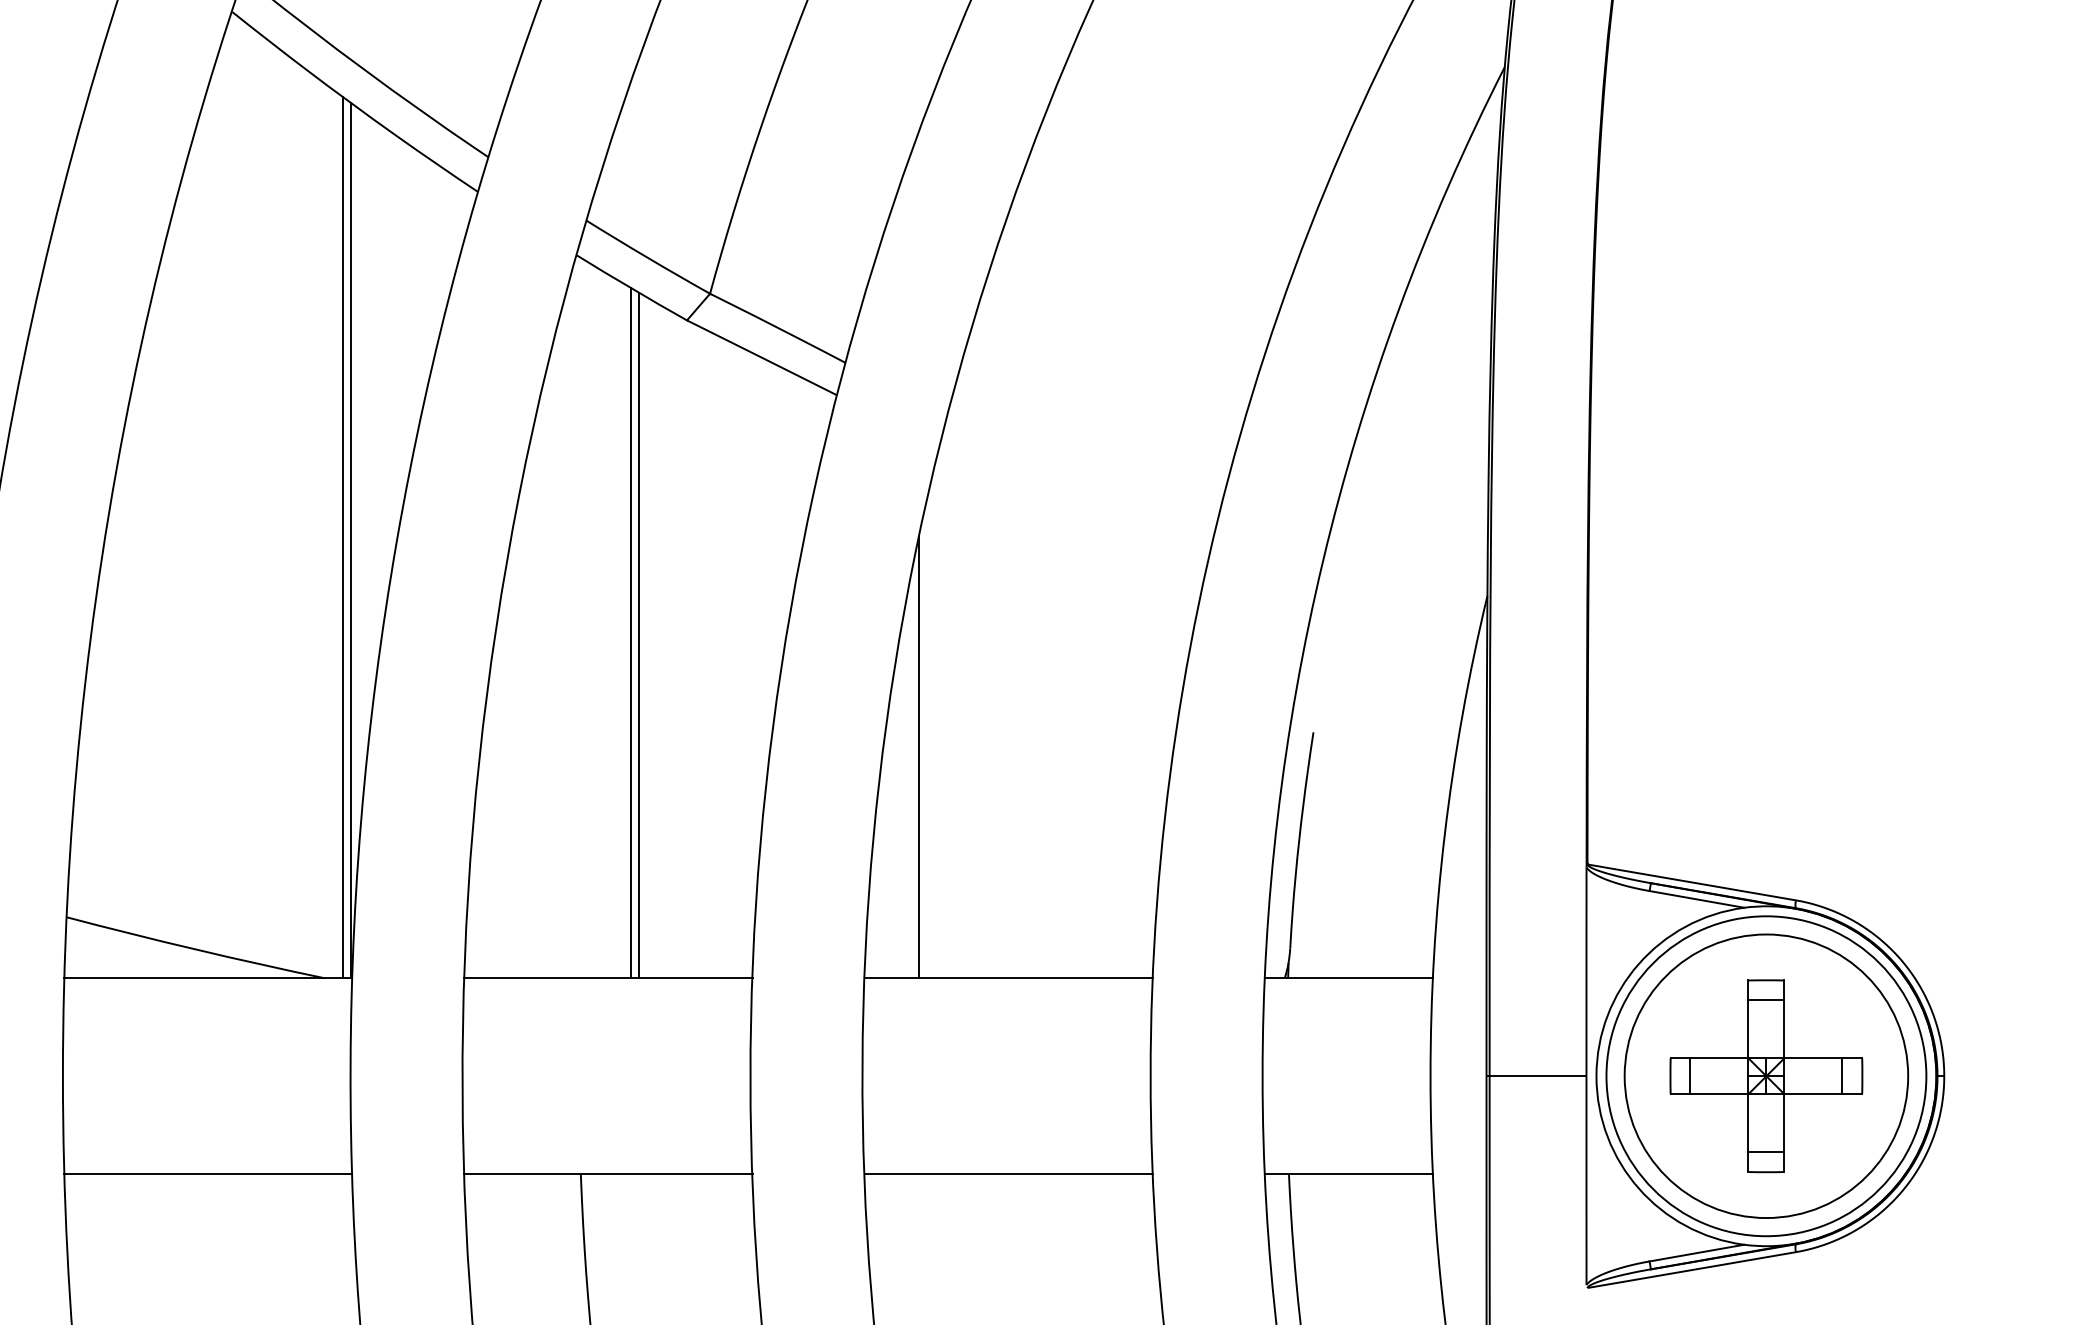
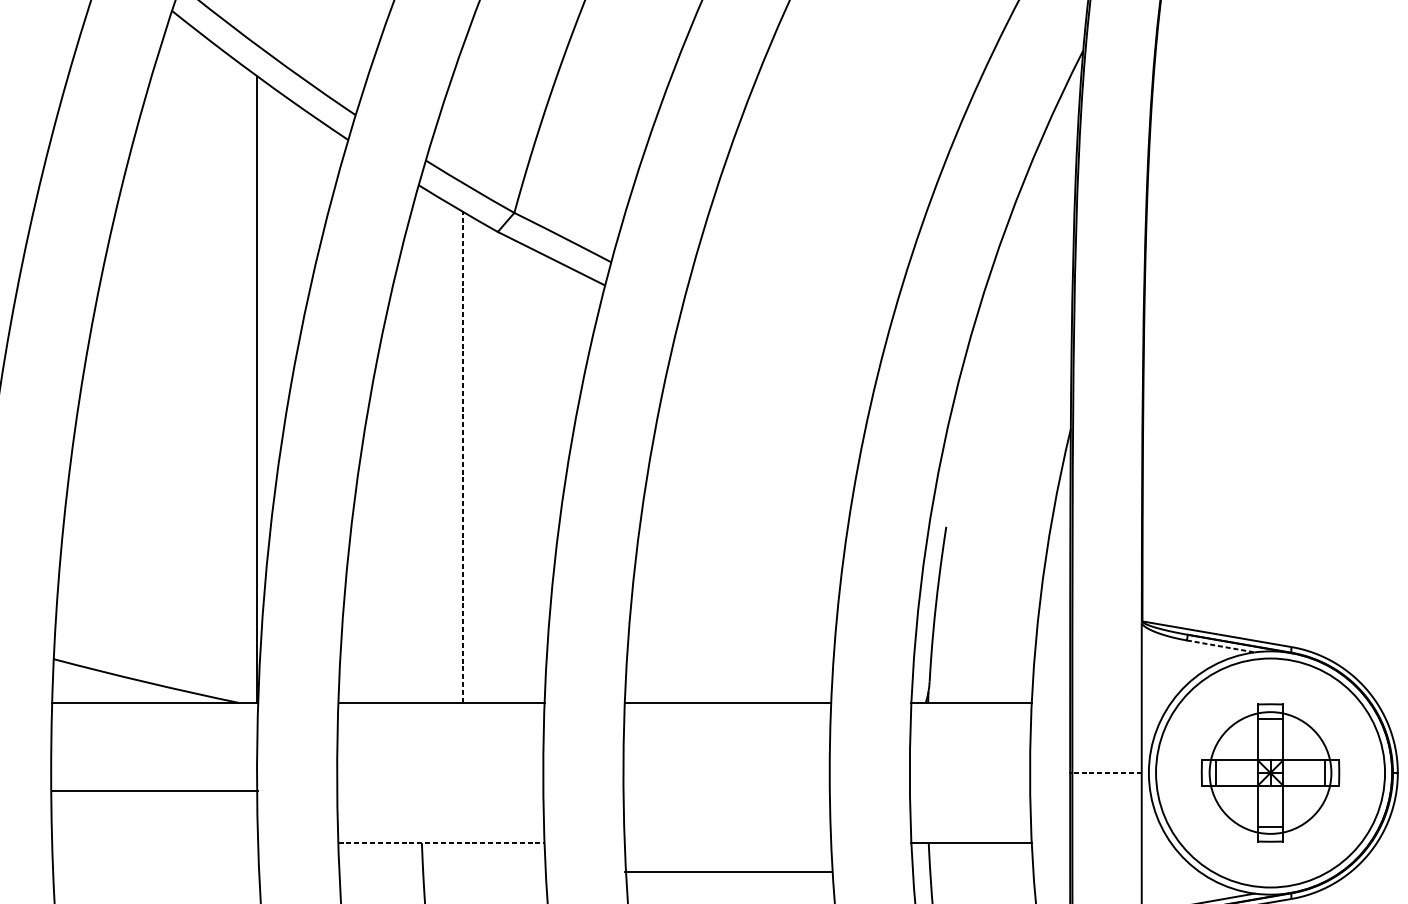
line: (342, 537) -> (251, 387), removed
line: (630, 632) -> (457, 455), removed
line: (638, 635) -> (463, 457), solid -> dashed
line: (918, 757) -> (663, 544), removed
line: (1697, 899) -> (1221, 646), solid -> dashed
line: (1537, 1076) -> (1106, 773), solid -> dashed
circle: (1766, 1076) -> (1270, 773), size x0.6
line: (208, 1174) -> (155, 791), moved
line: (608, 1174) -> (441, 843), solid -> dashed
line: (1008, 1174) -> (728, 872), moved

